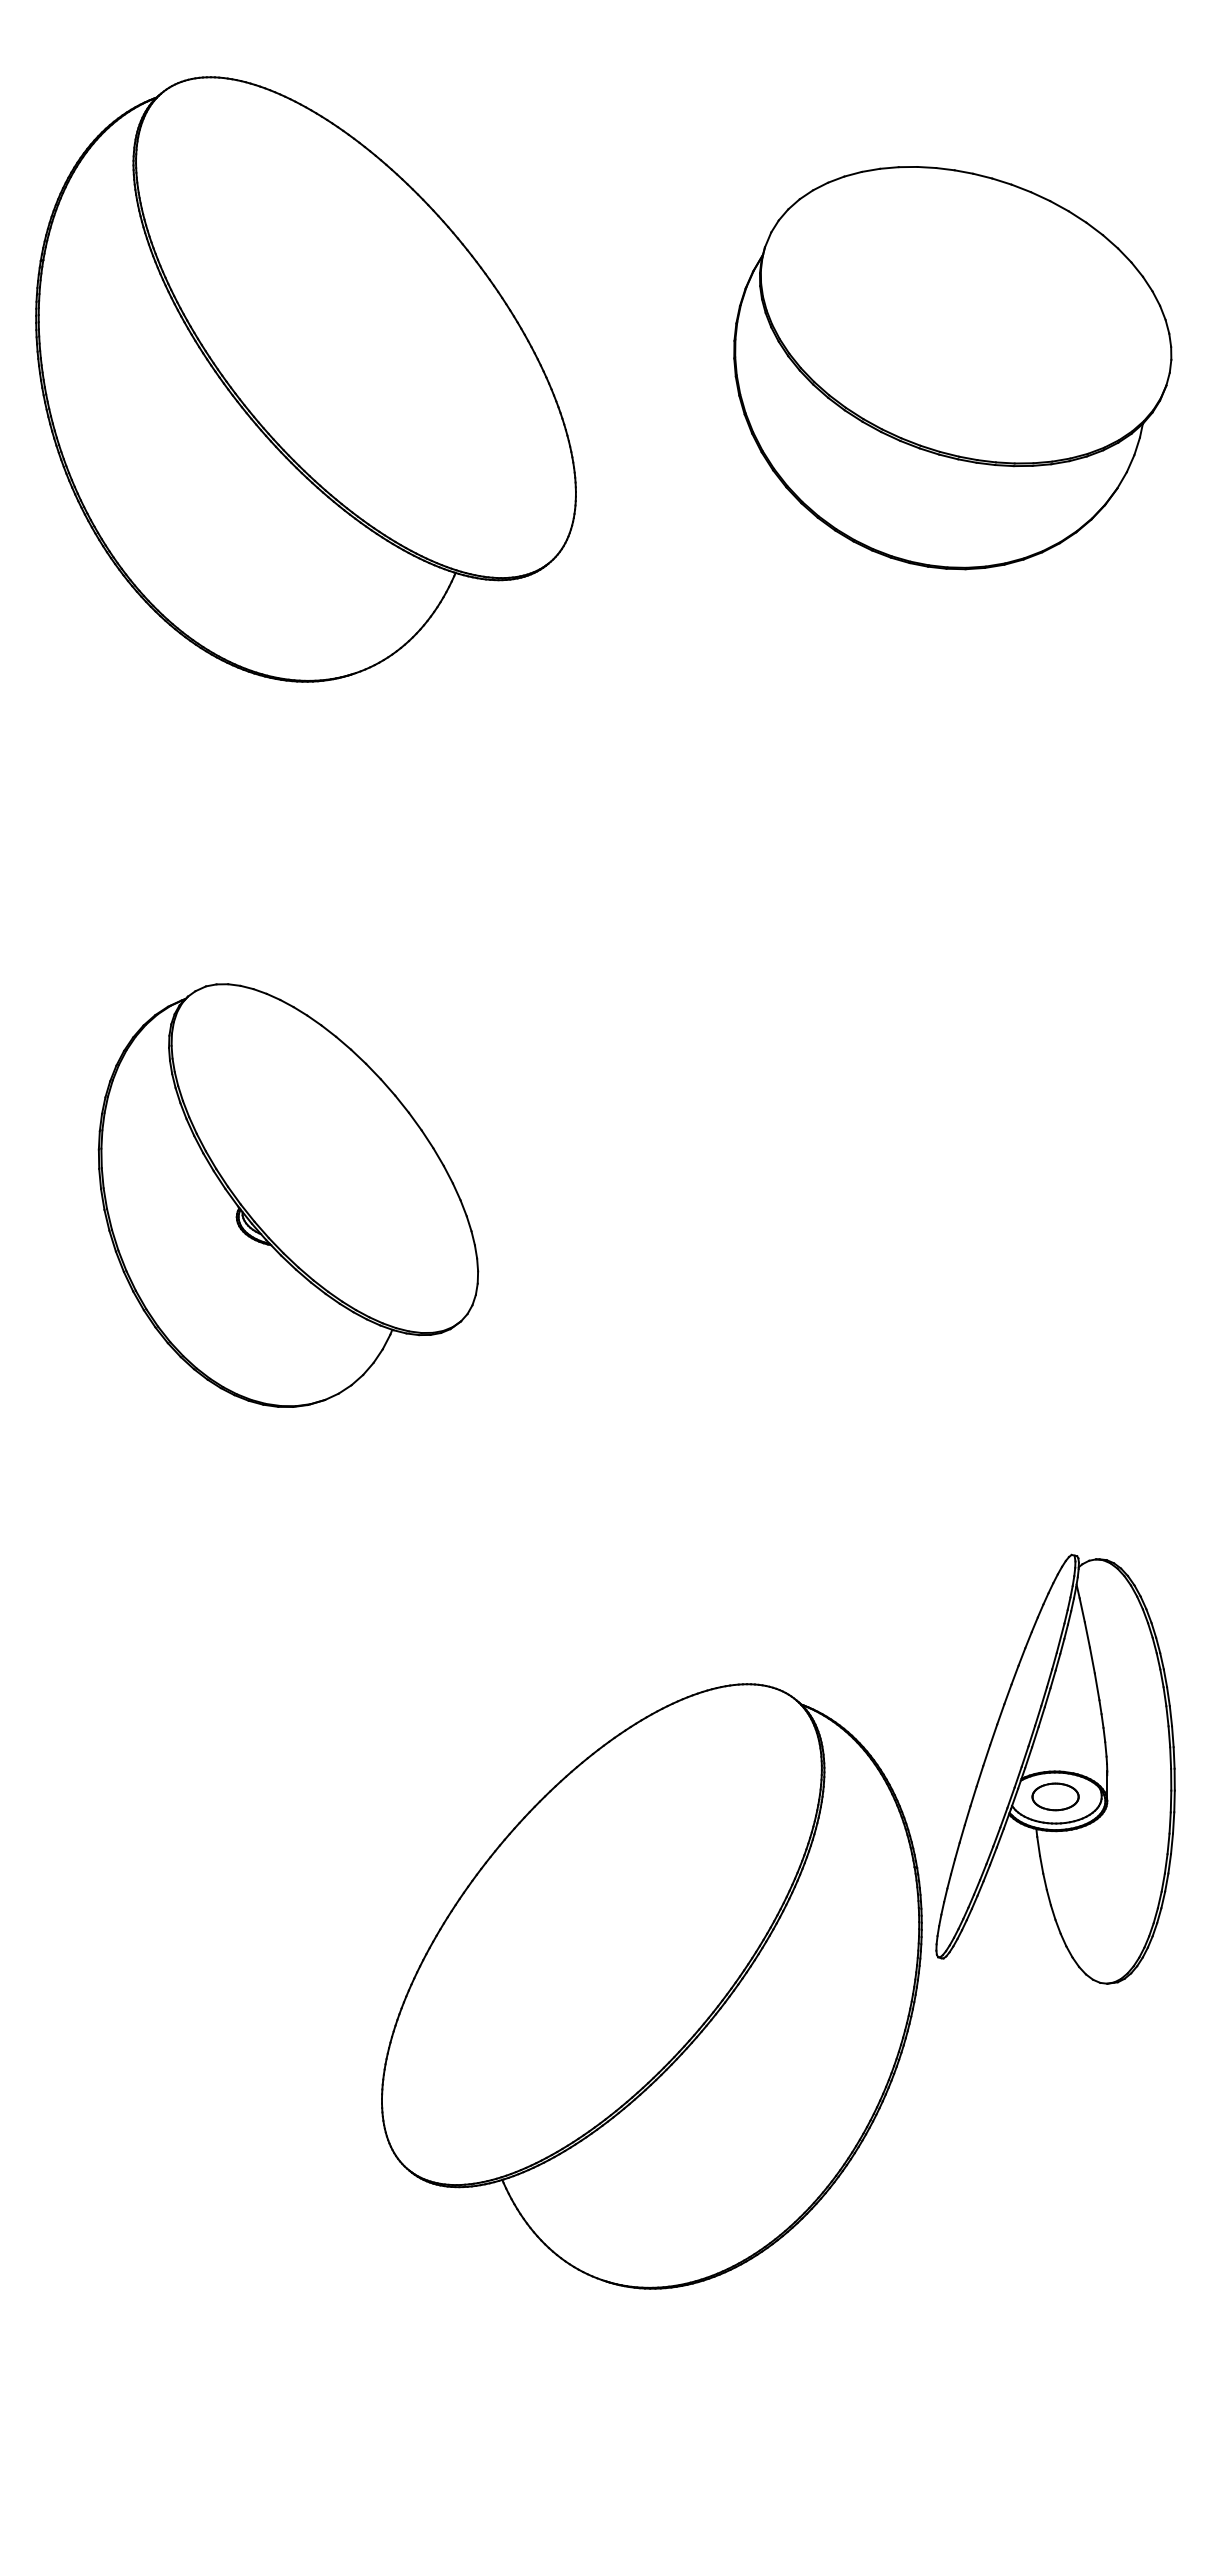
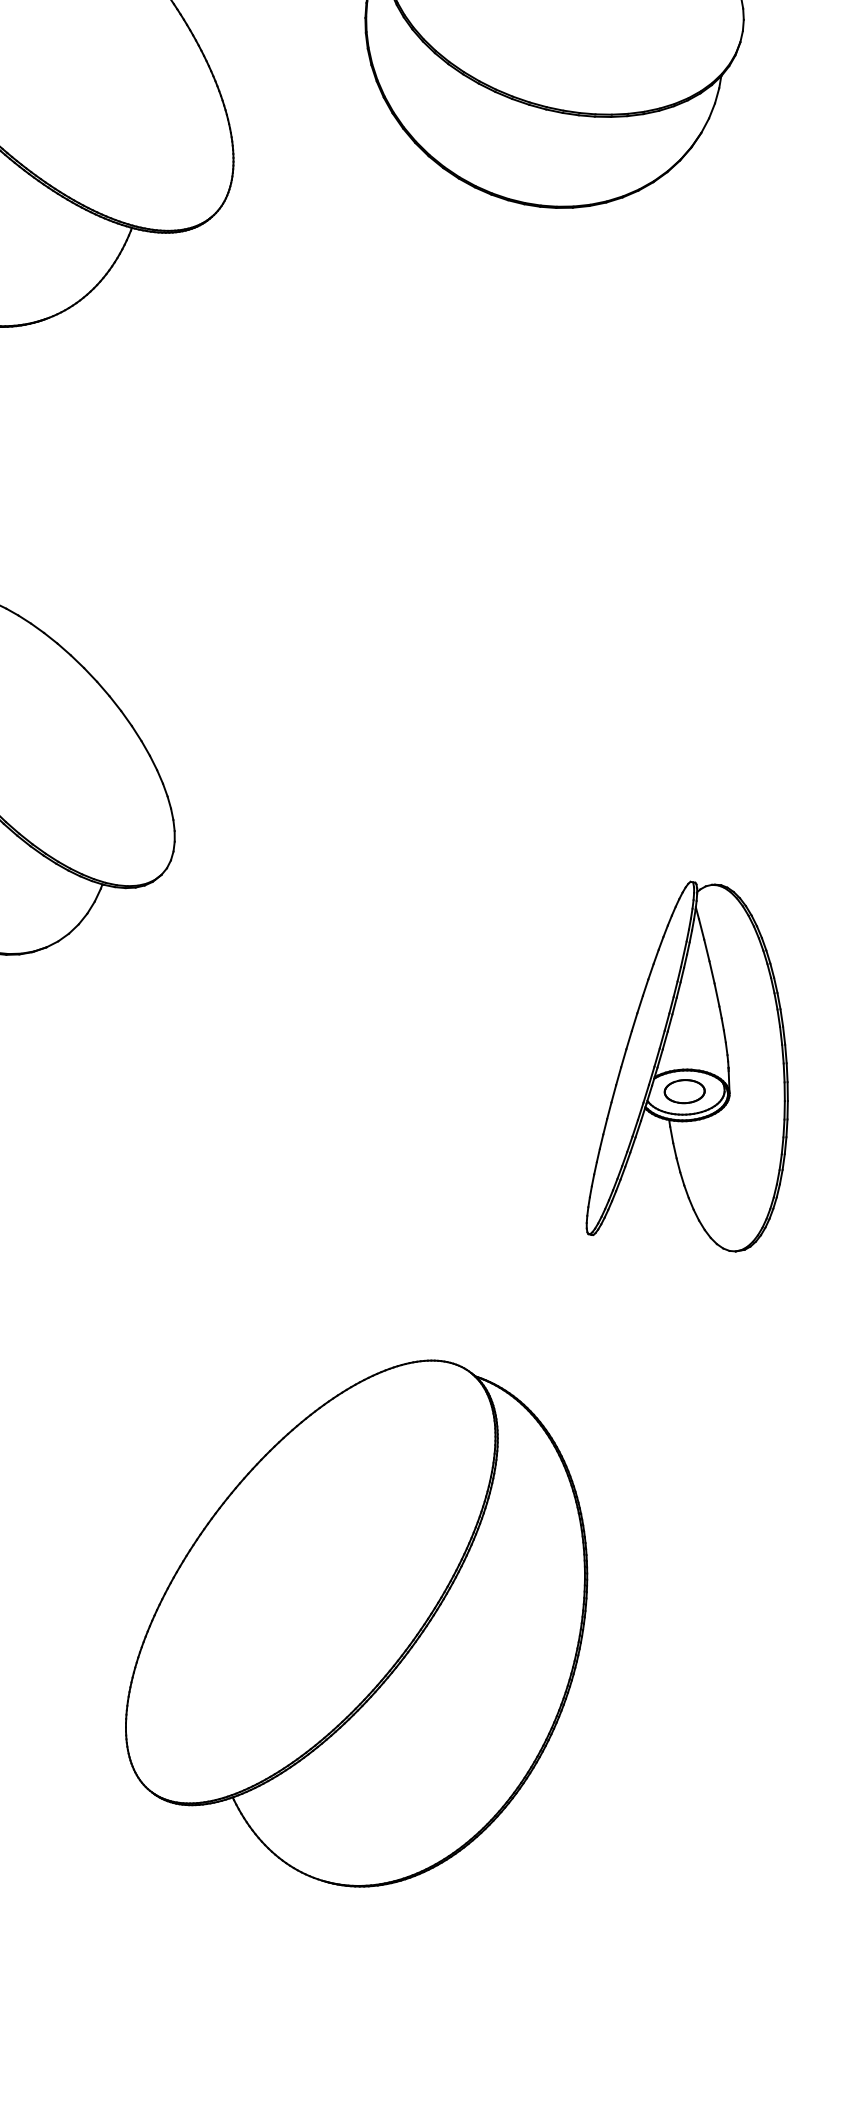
part: (1055, 1768) -> (683, 1067), moved
part: (651, 1986) -> (355, 1625), moved

